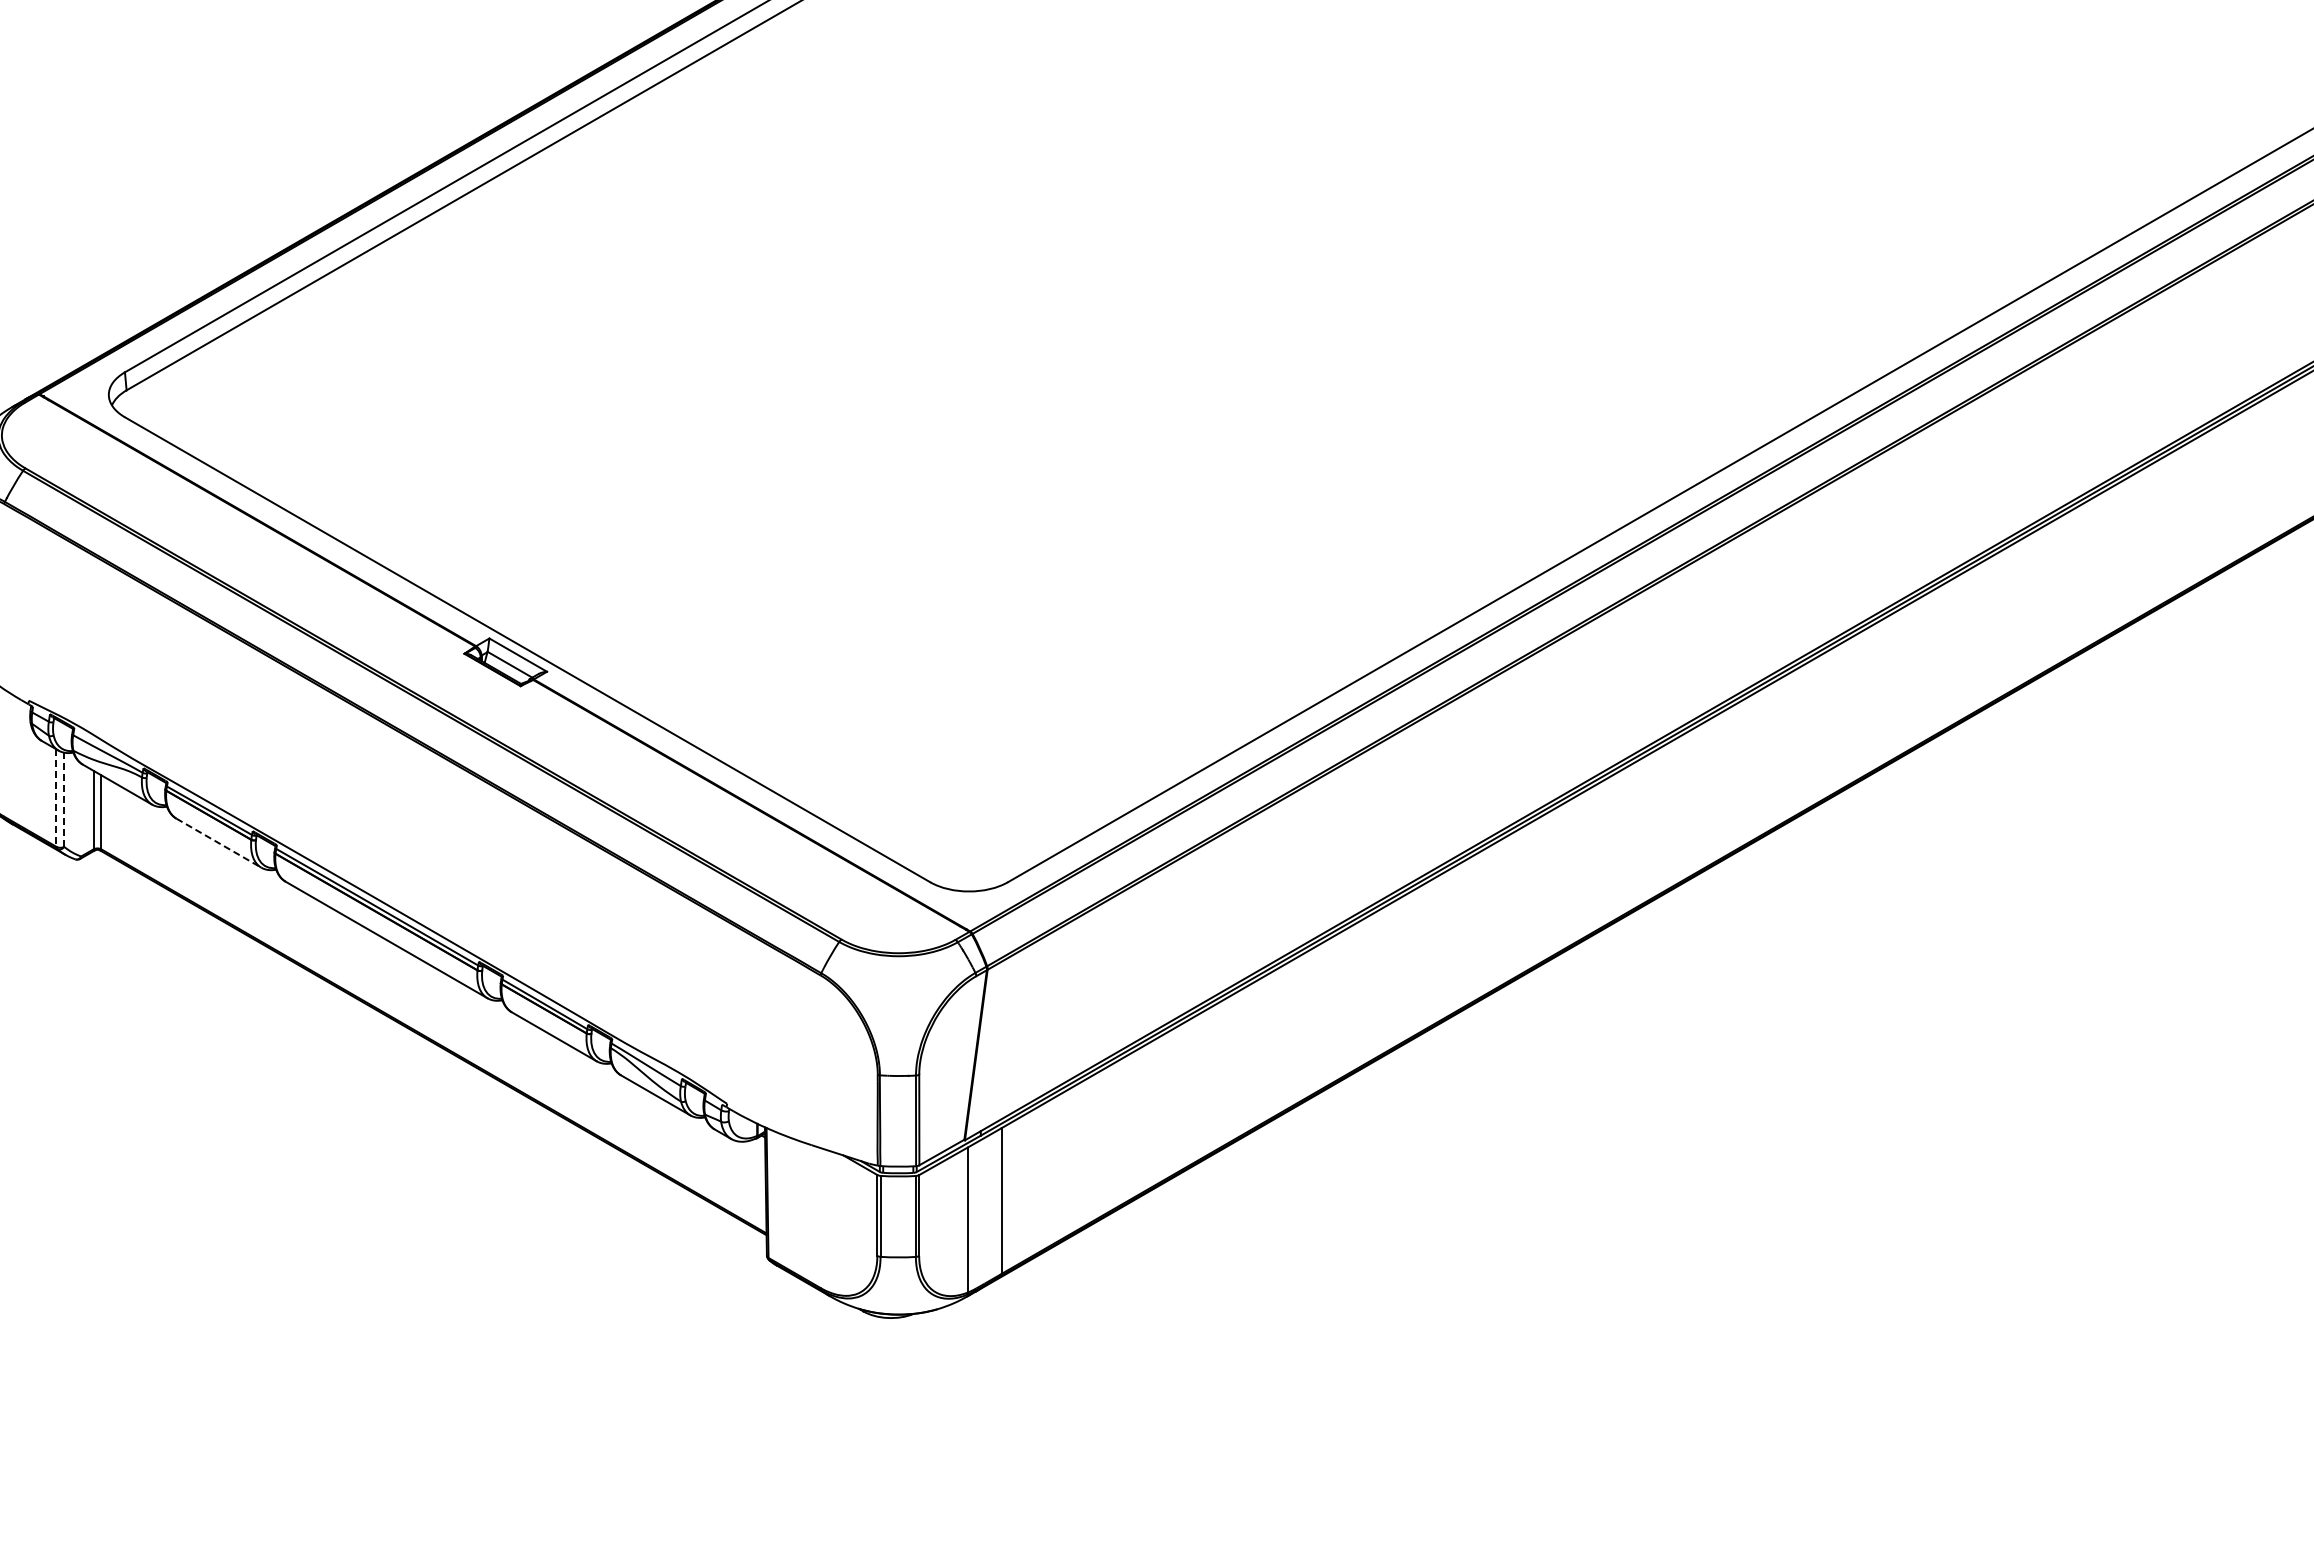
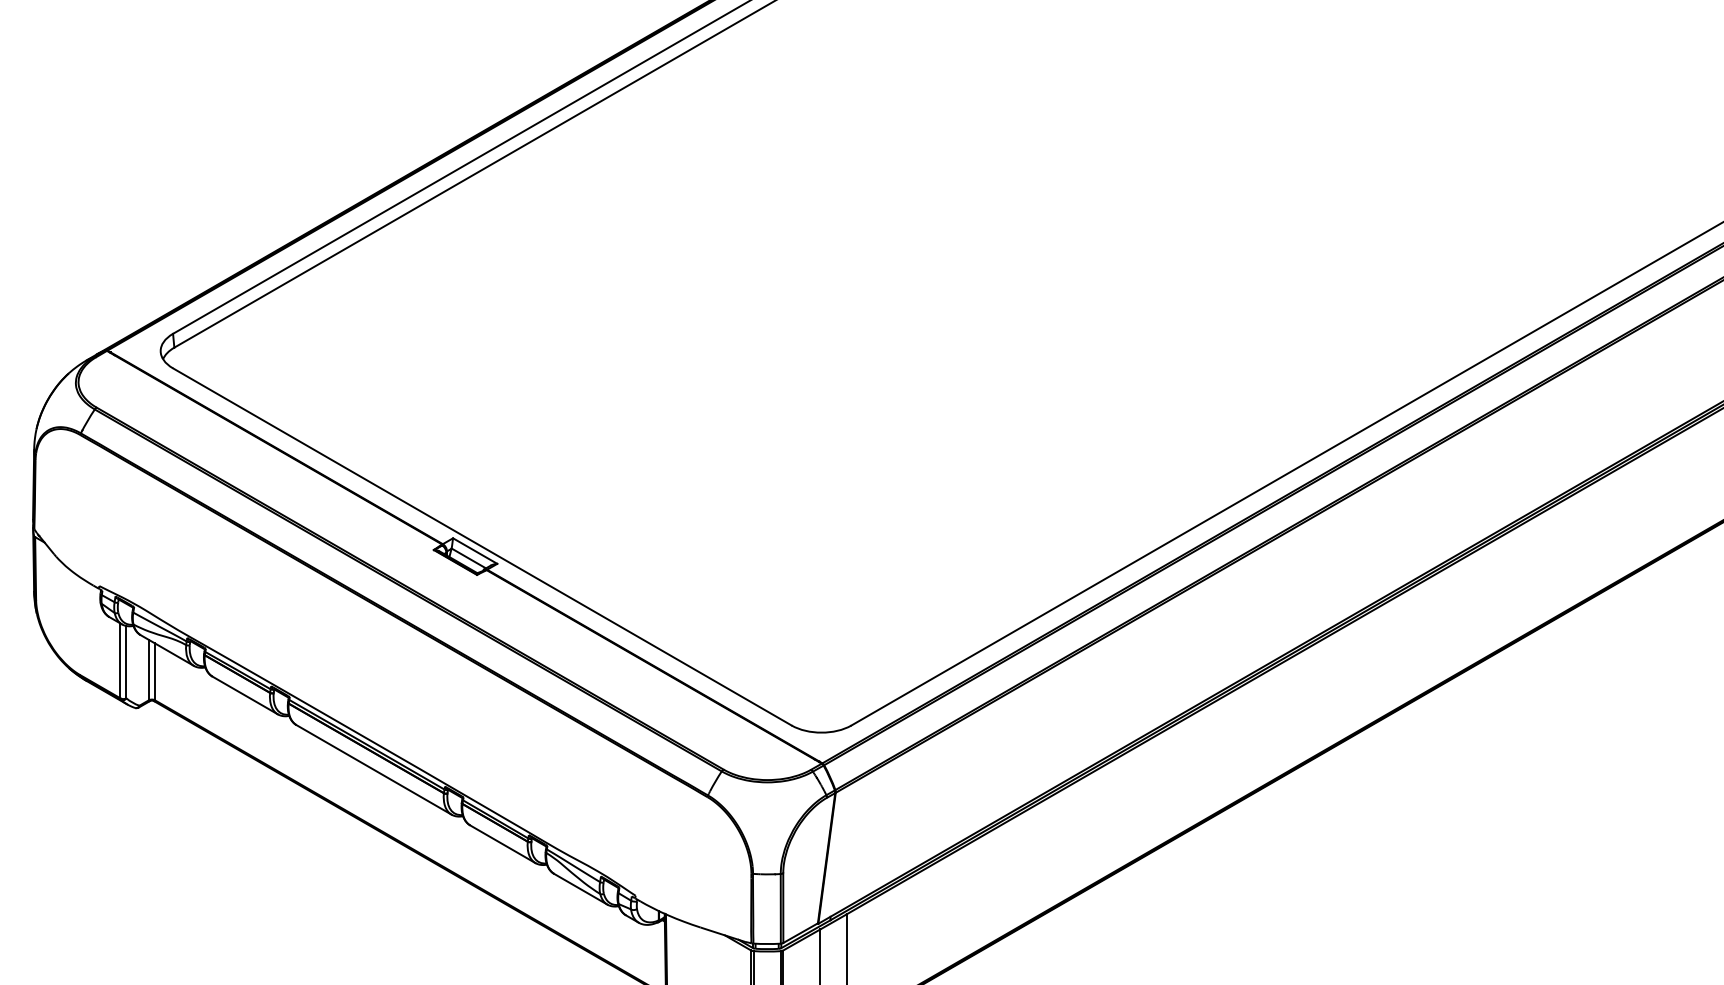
line: (56, 798) -> (120, 661), dashed -> solid
line: (64, 799) -> (126, 661), dashed -> solid
line: (218, 843) -> (244, 695), dashed -> solid

